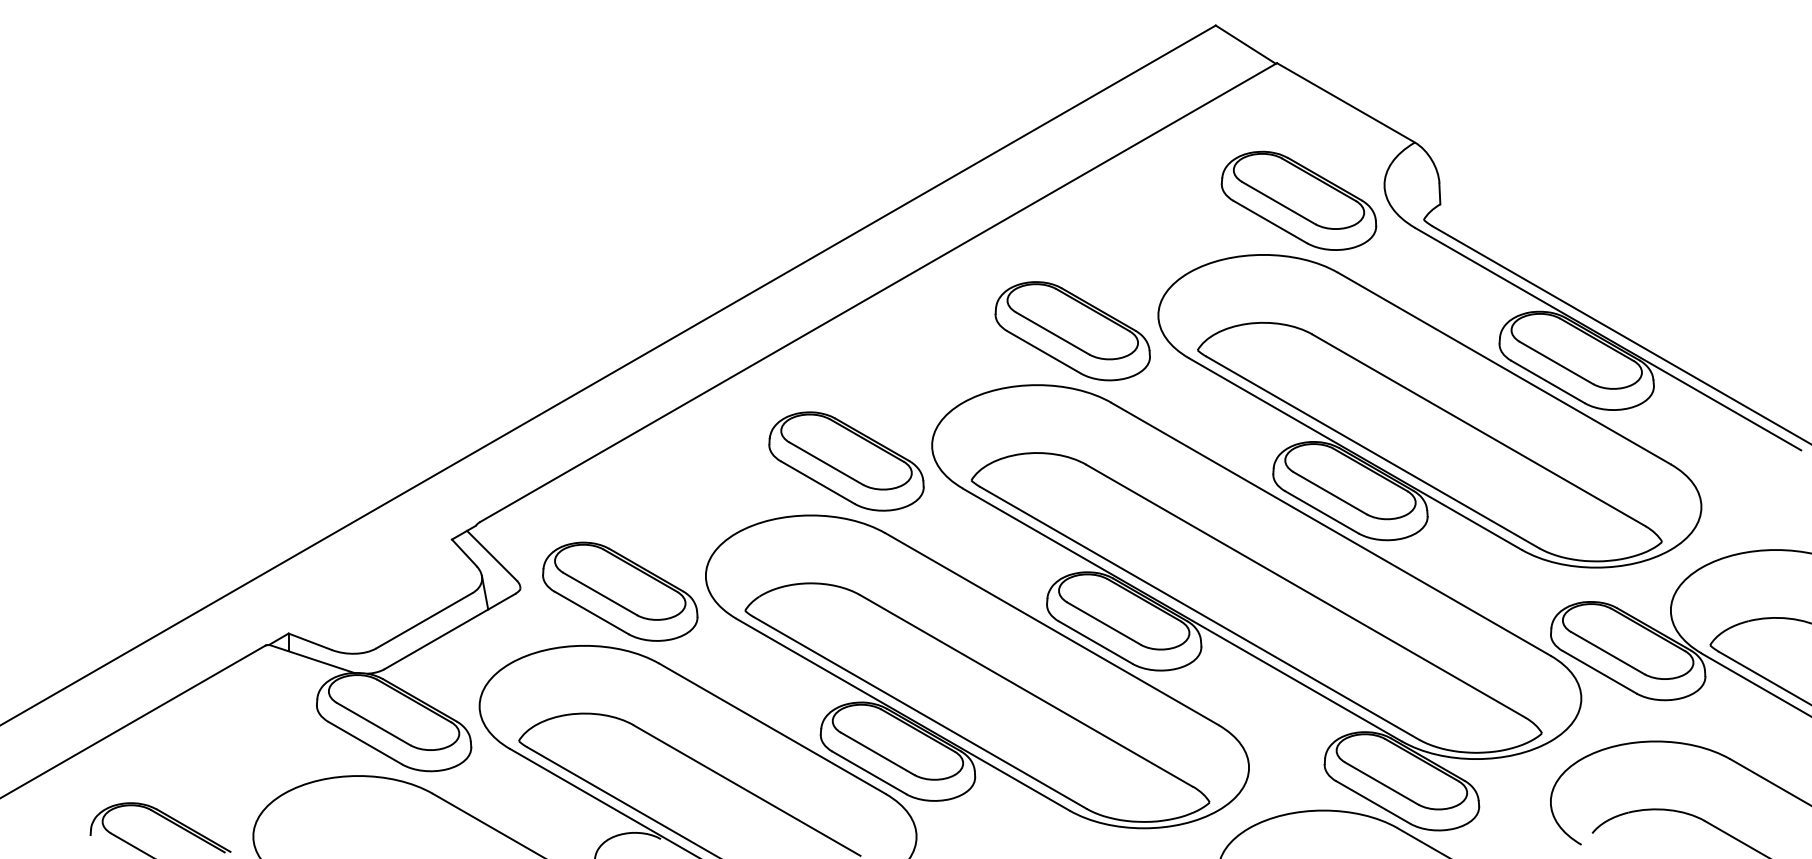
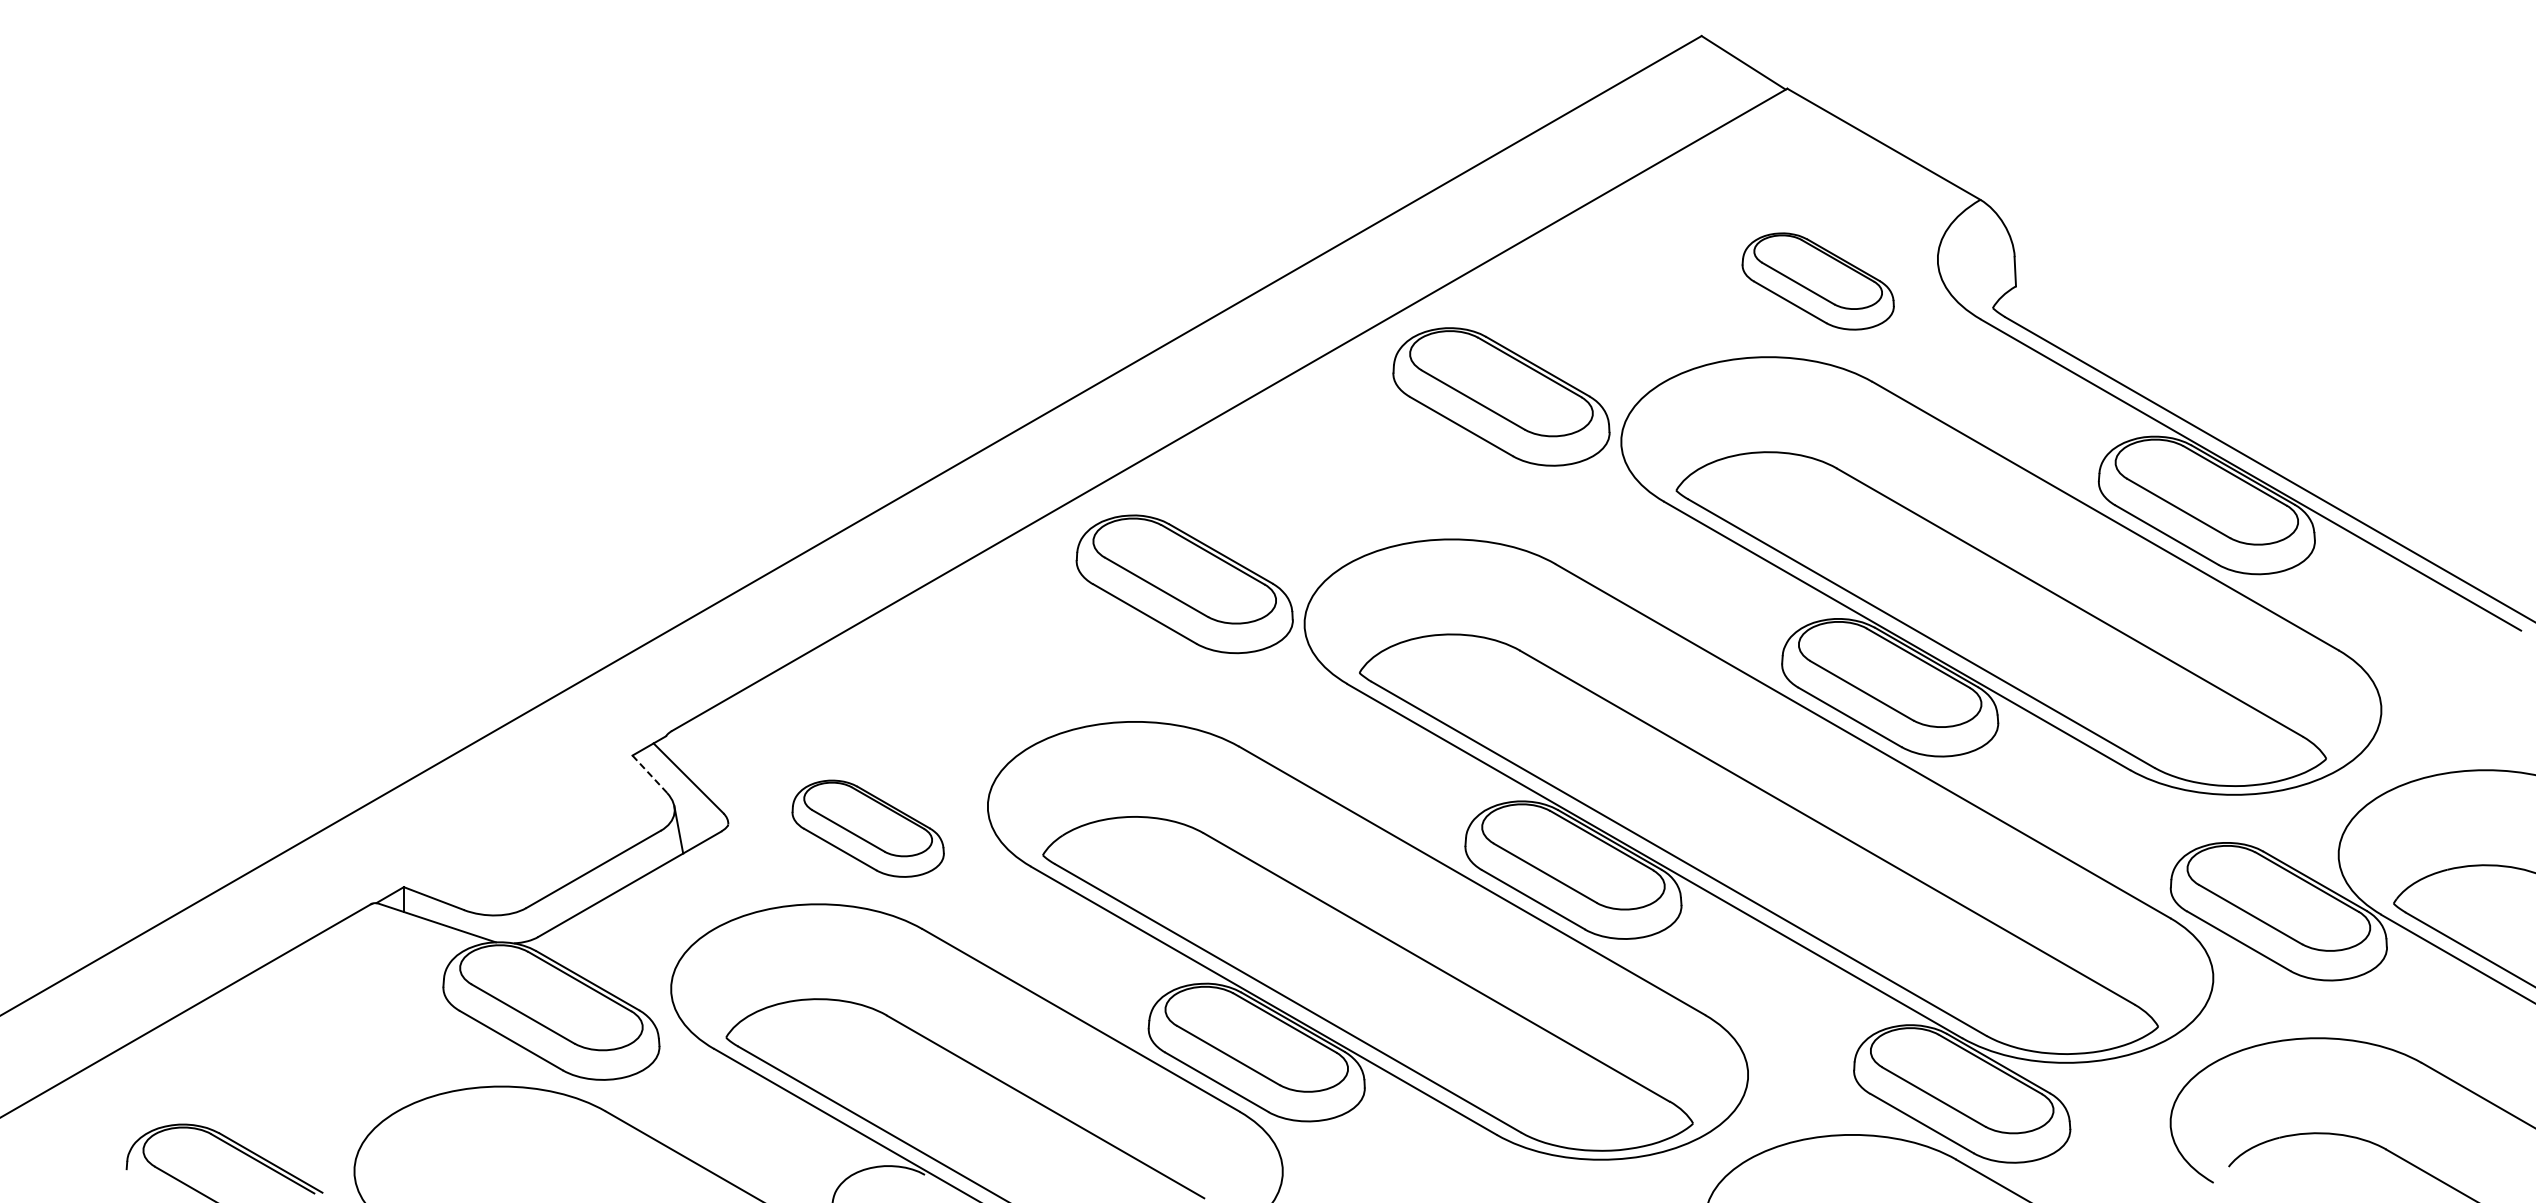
part: (1299, 200) -> (1818, 281), size x0.7
part: (1072, 330) -> (1501, 396), moved
part: (846, 461) -> (1184, 584), moved
line: (464, 553) -> (649, 774), solid -> dashed
part: (620, 591) -> (868, 828), size x0.7

